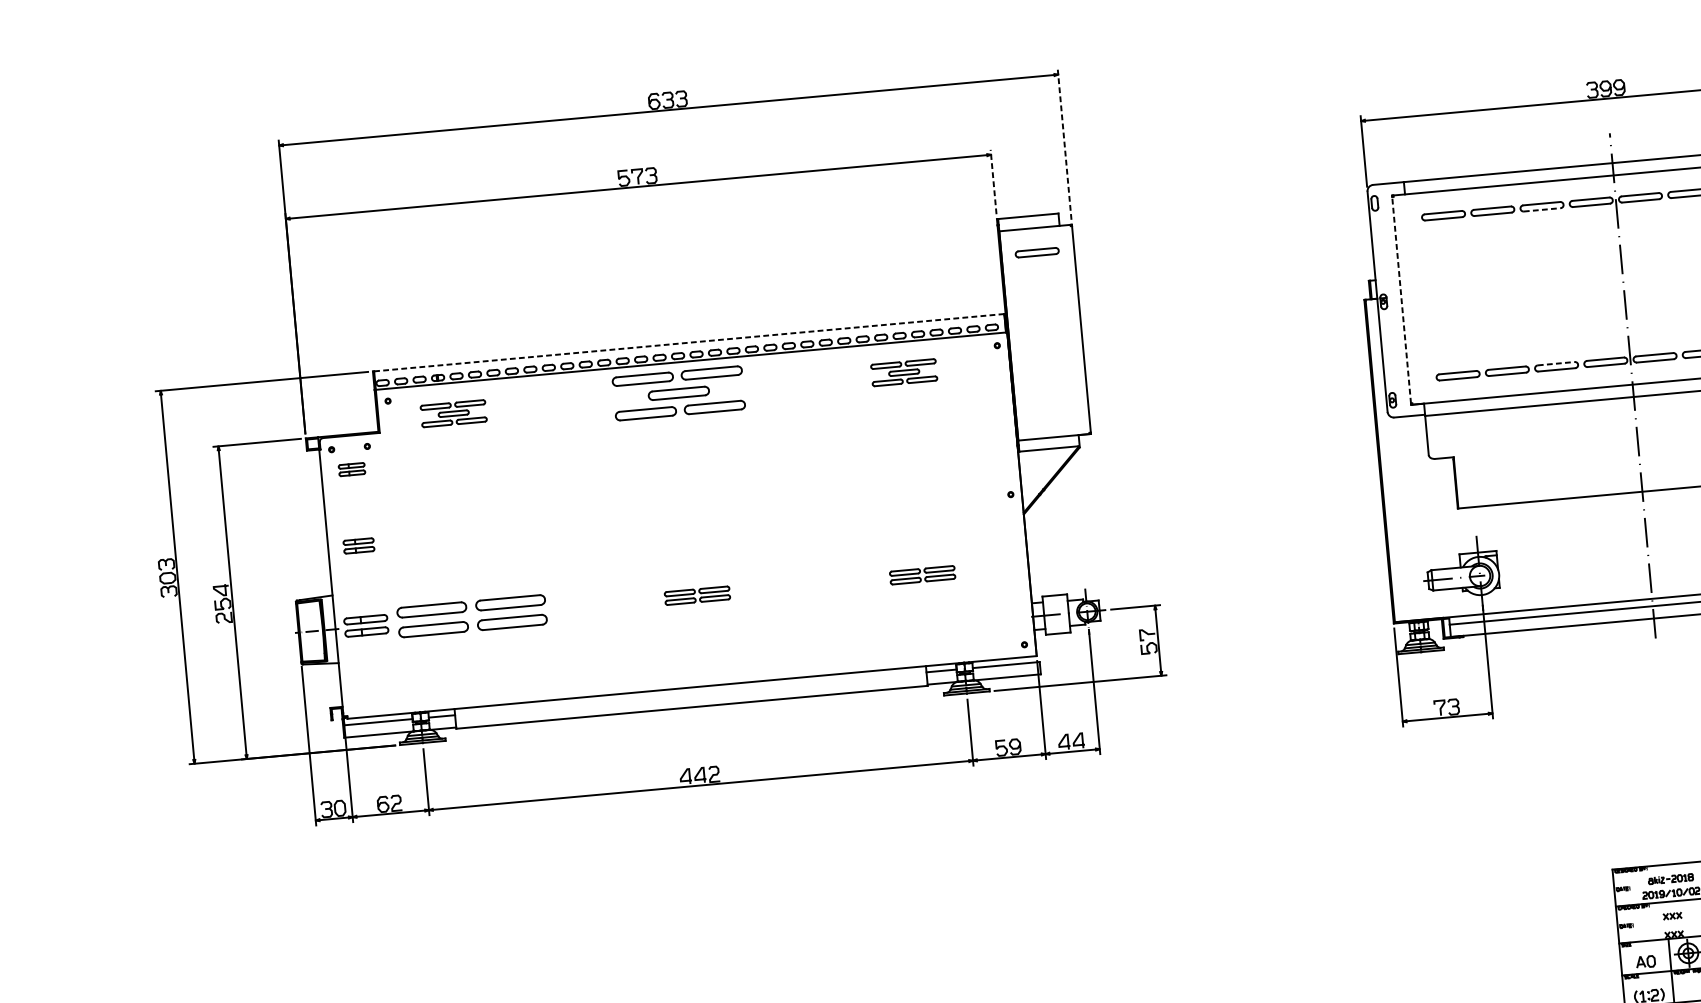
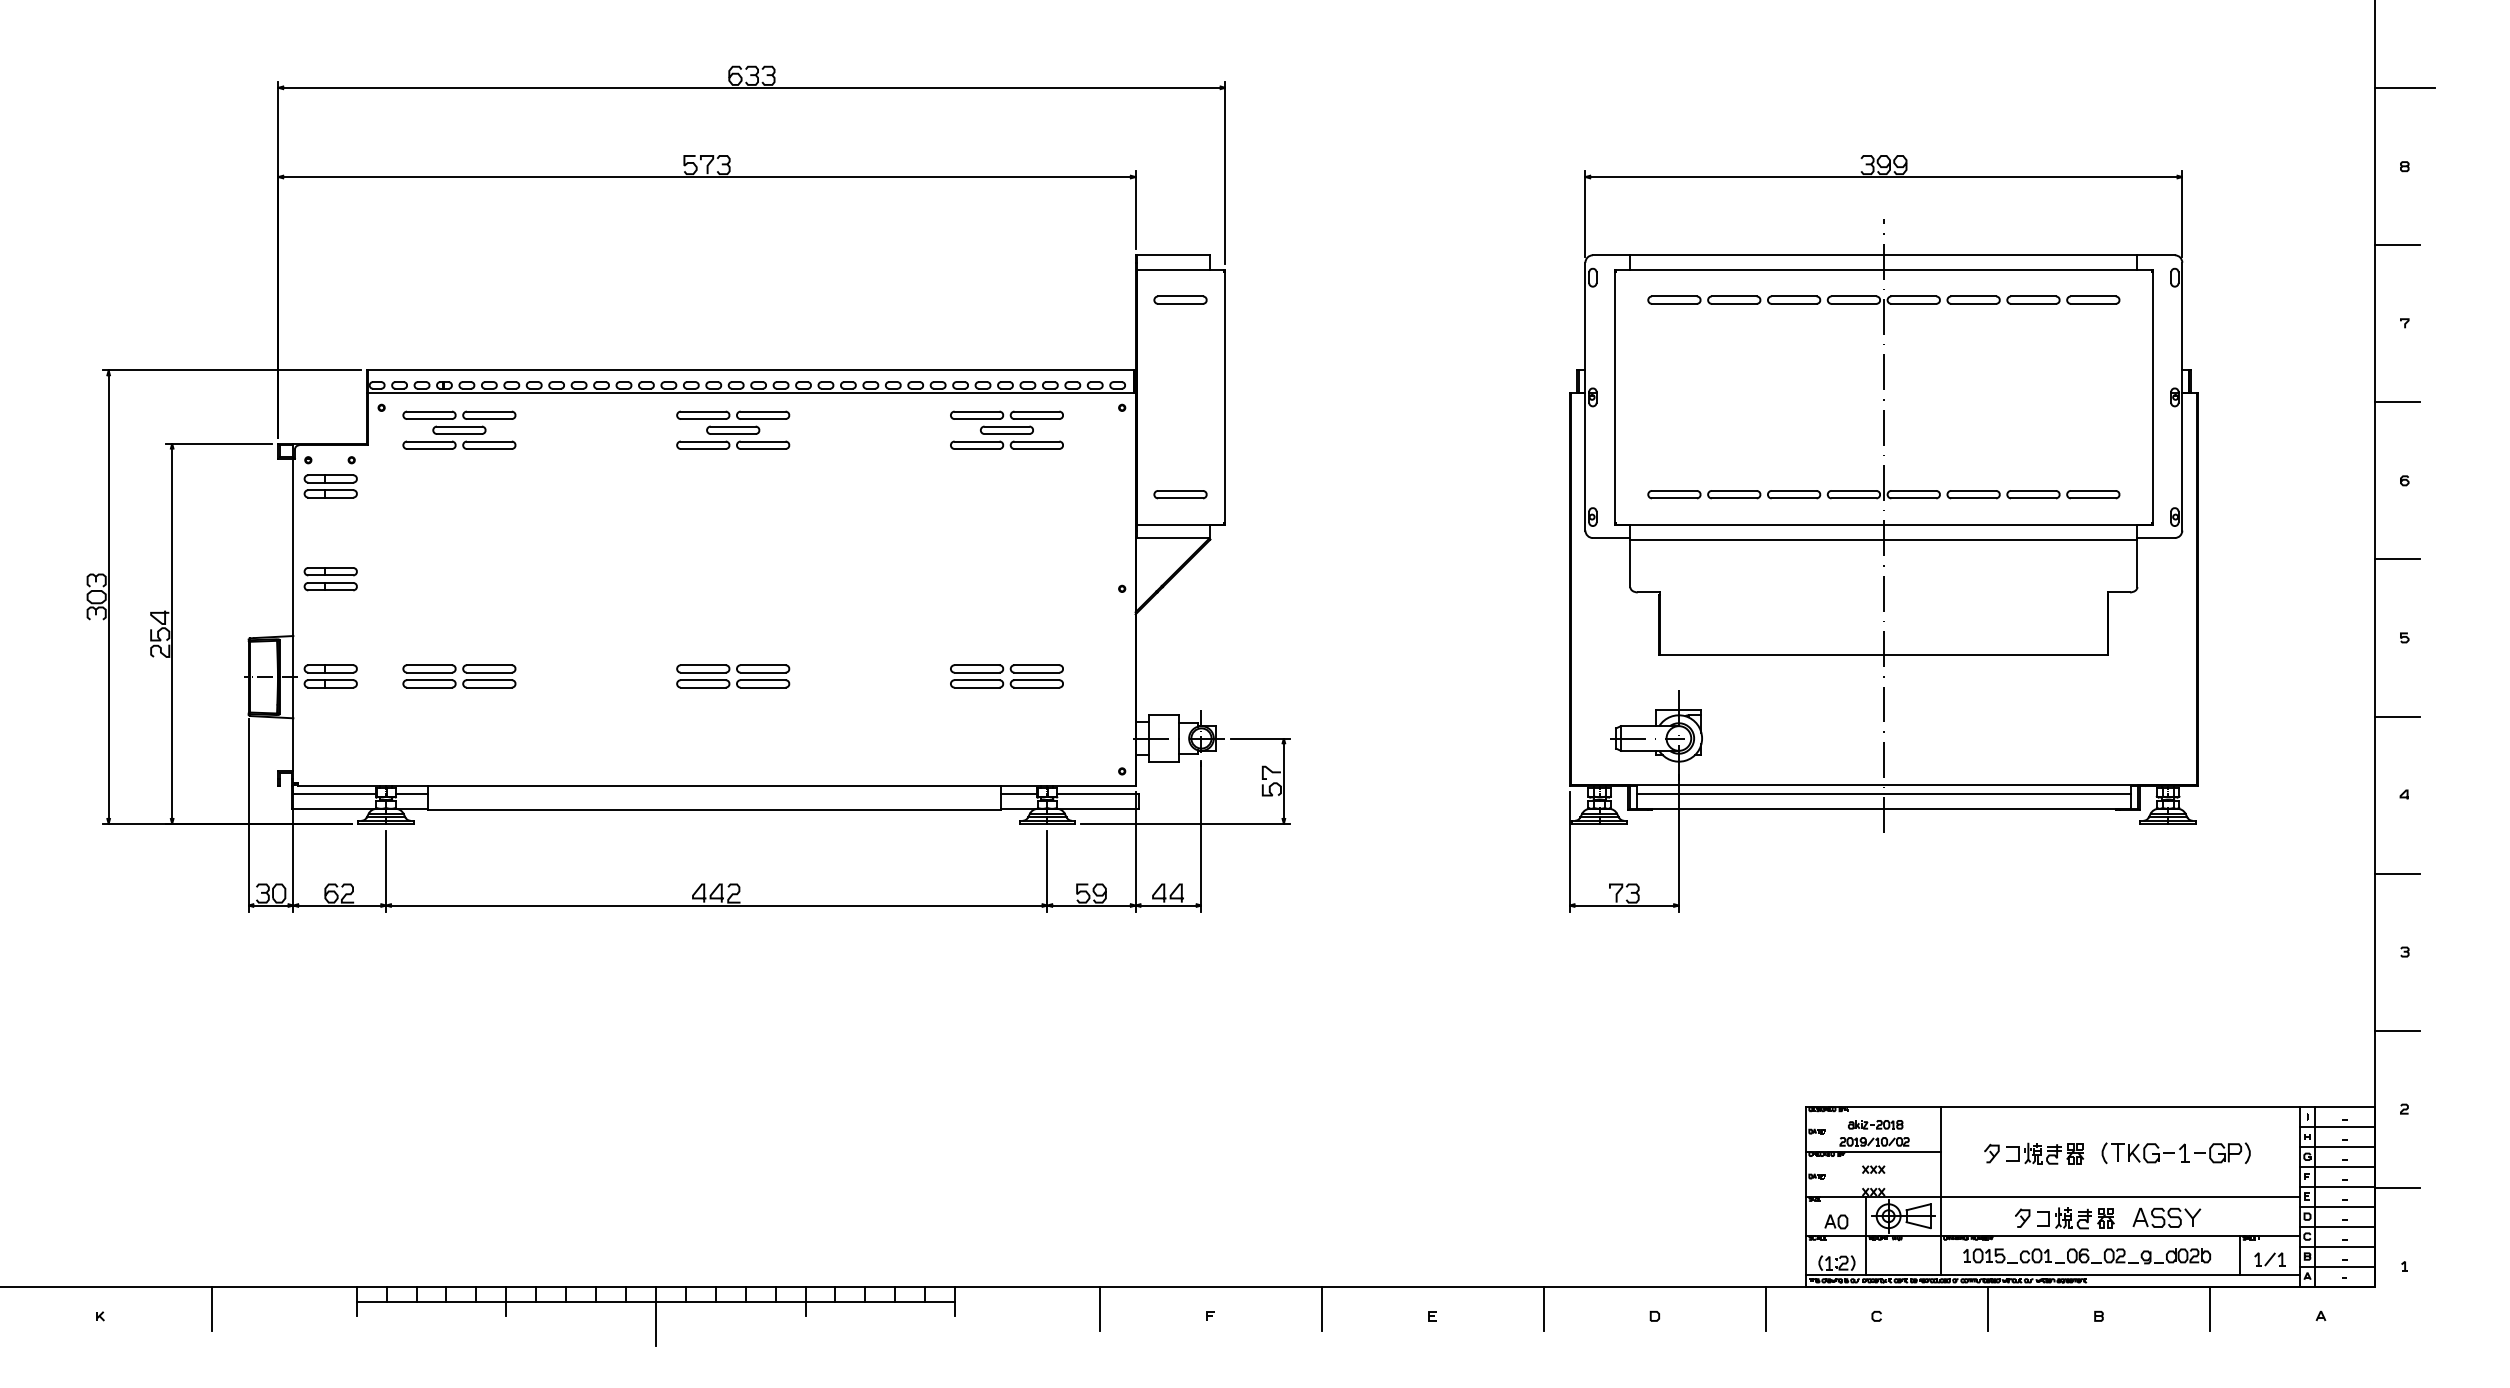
line: (1064, 144) -> (1225, 172), dashed -> solid
line: (993, 181) -> (1135, 209), dashed -> solid
line: (1542, 209) -> (1794, 303), dashed -> solid
line: (1401, 300) -> (1614, 397), dashed -> solid
line: (689, 342) -> (751, 370), dashed -> solid
line: (1556, 363) -> (1794, 490), dashed -> solid
part: (903, 372) -> (1006, 429), size x1.43
part: (679, 392) -> (733, 429), size x0.71
part: (1051, 412) -> (1180, 494), added
part: (453, 413) -> (459, 429), size x1.43
part: (351, 469) -> (330, 486), size x1.67
part: (358, 546) -> (330, 579), size x1.43
part: (922, 575) -> (1006, 676), size x1.43
part: (697, 595) -> (733, 676), size x1.43
part: (472, 616) -> (459, 676), size x0.62

